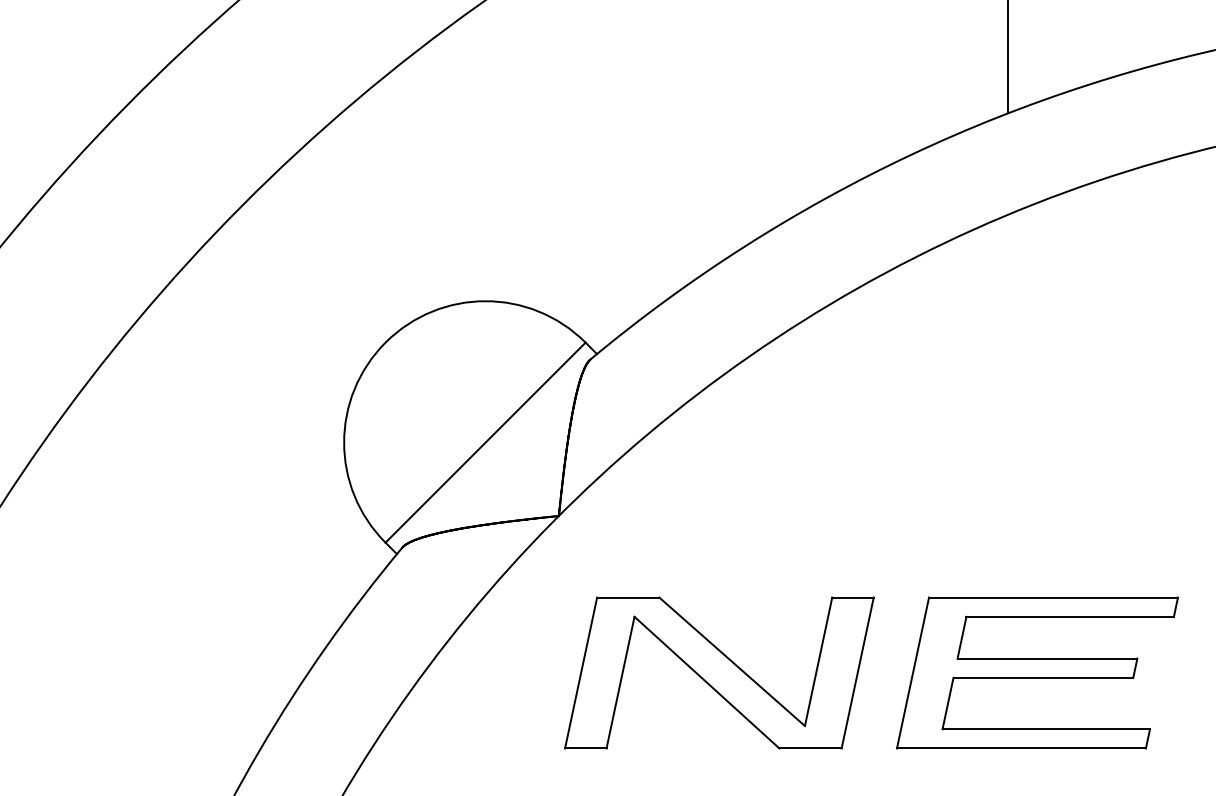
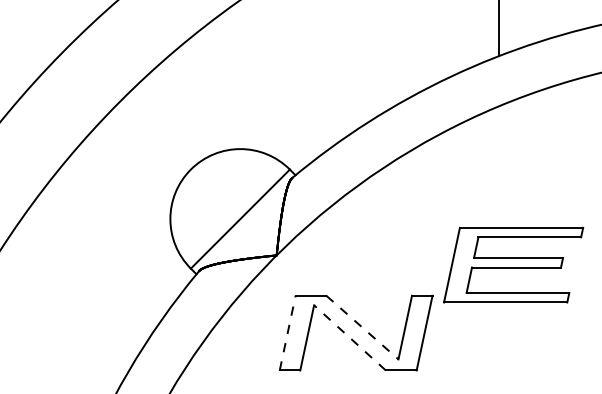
line: (732, 661) -> (362, 327), solid -> dashed
line: (580, 671) -> (287, 332), solid -> dashed
part: (1037, 671) -> (513, 264), moved
line: (705, 681) -> (349, 337), solid -> dashed

